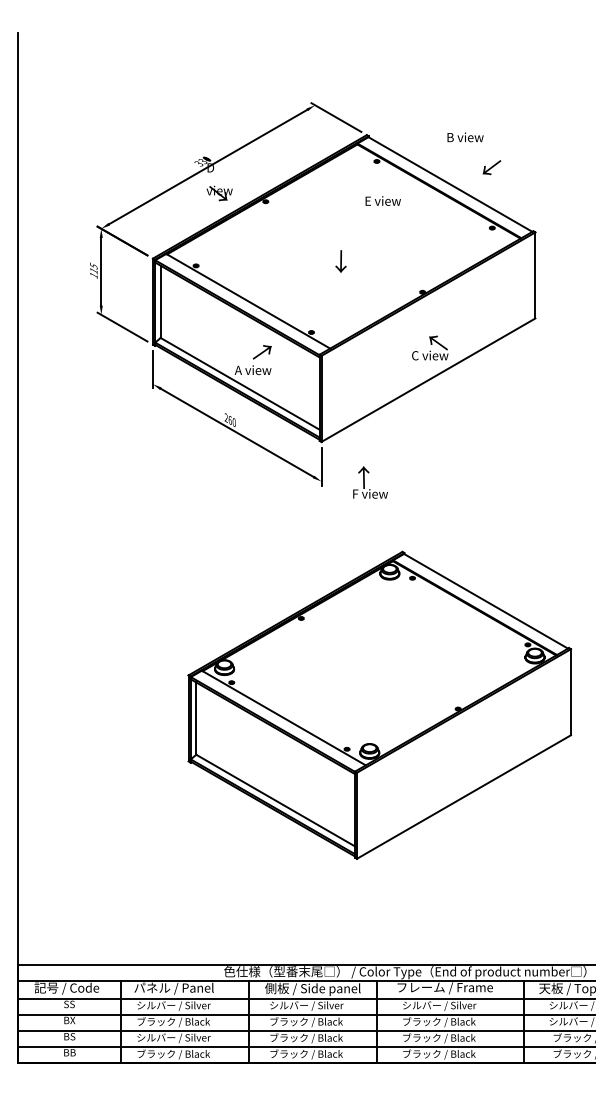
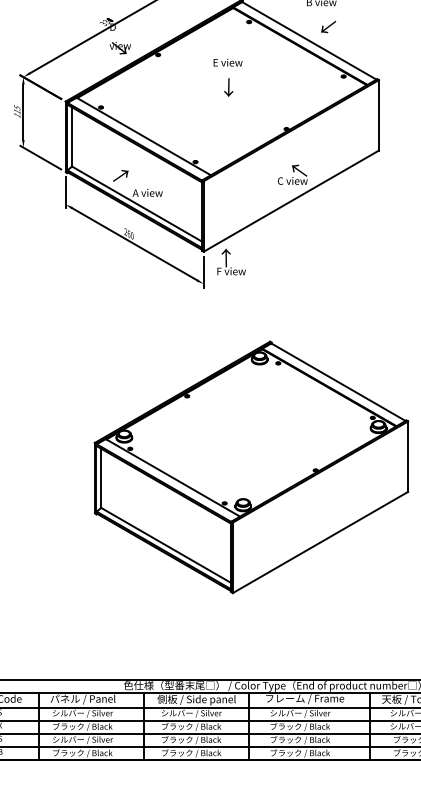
text: (491, 167) -> (328, 26), moved
text: (382, 200) -> (227, 62), moved
text: (340, 261) -> (228, 87), moved
text: (261, 352) -> (120, 176), moved
text: (370, 482) -> (231, 262), moved

